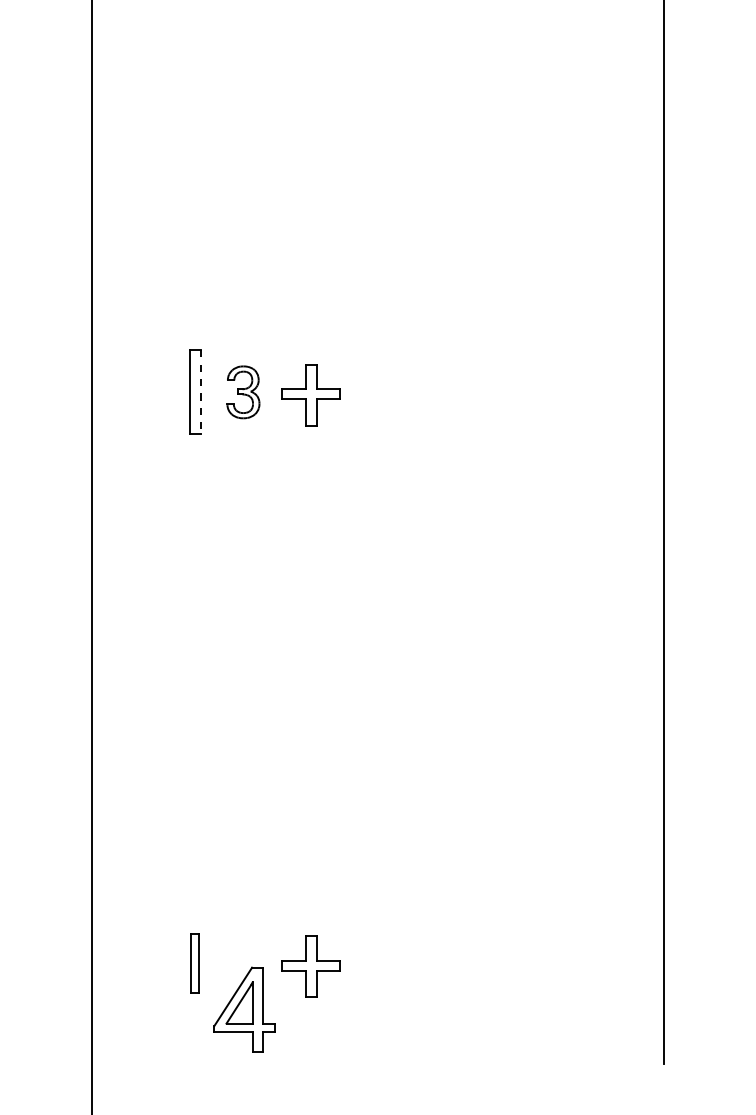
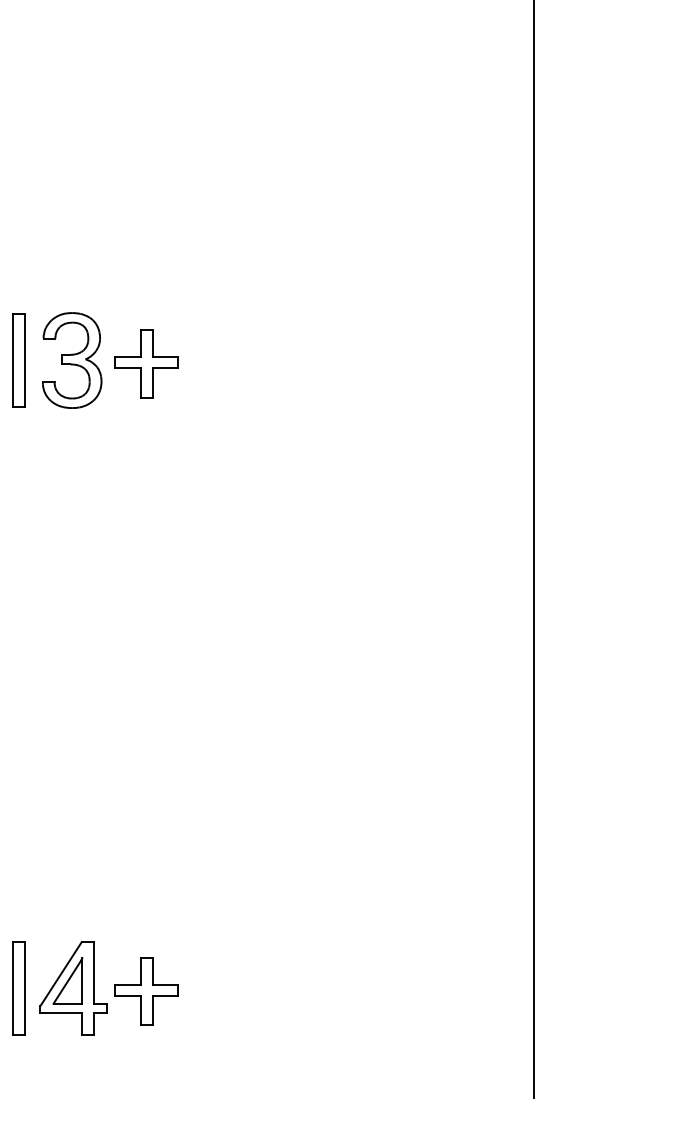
line: (200, 392) -> (25, 360), dashed -> solid
part: (243, 392) -> (72, 360), size x1.67
part: (195, 963) -> (19, 988), size x1.43
part: (244, 1009) -> (73, 988), moved

